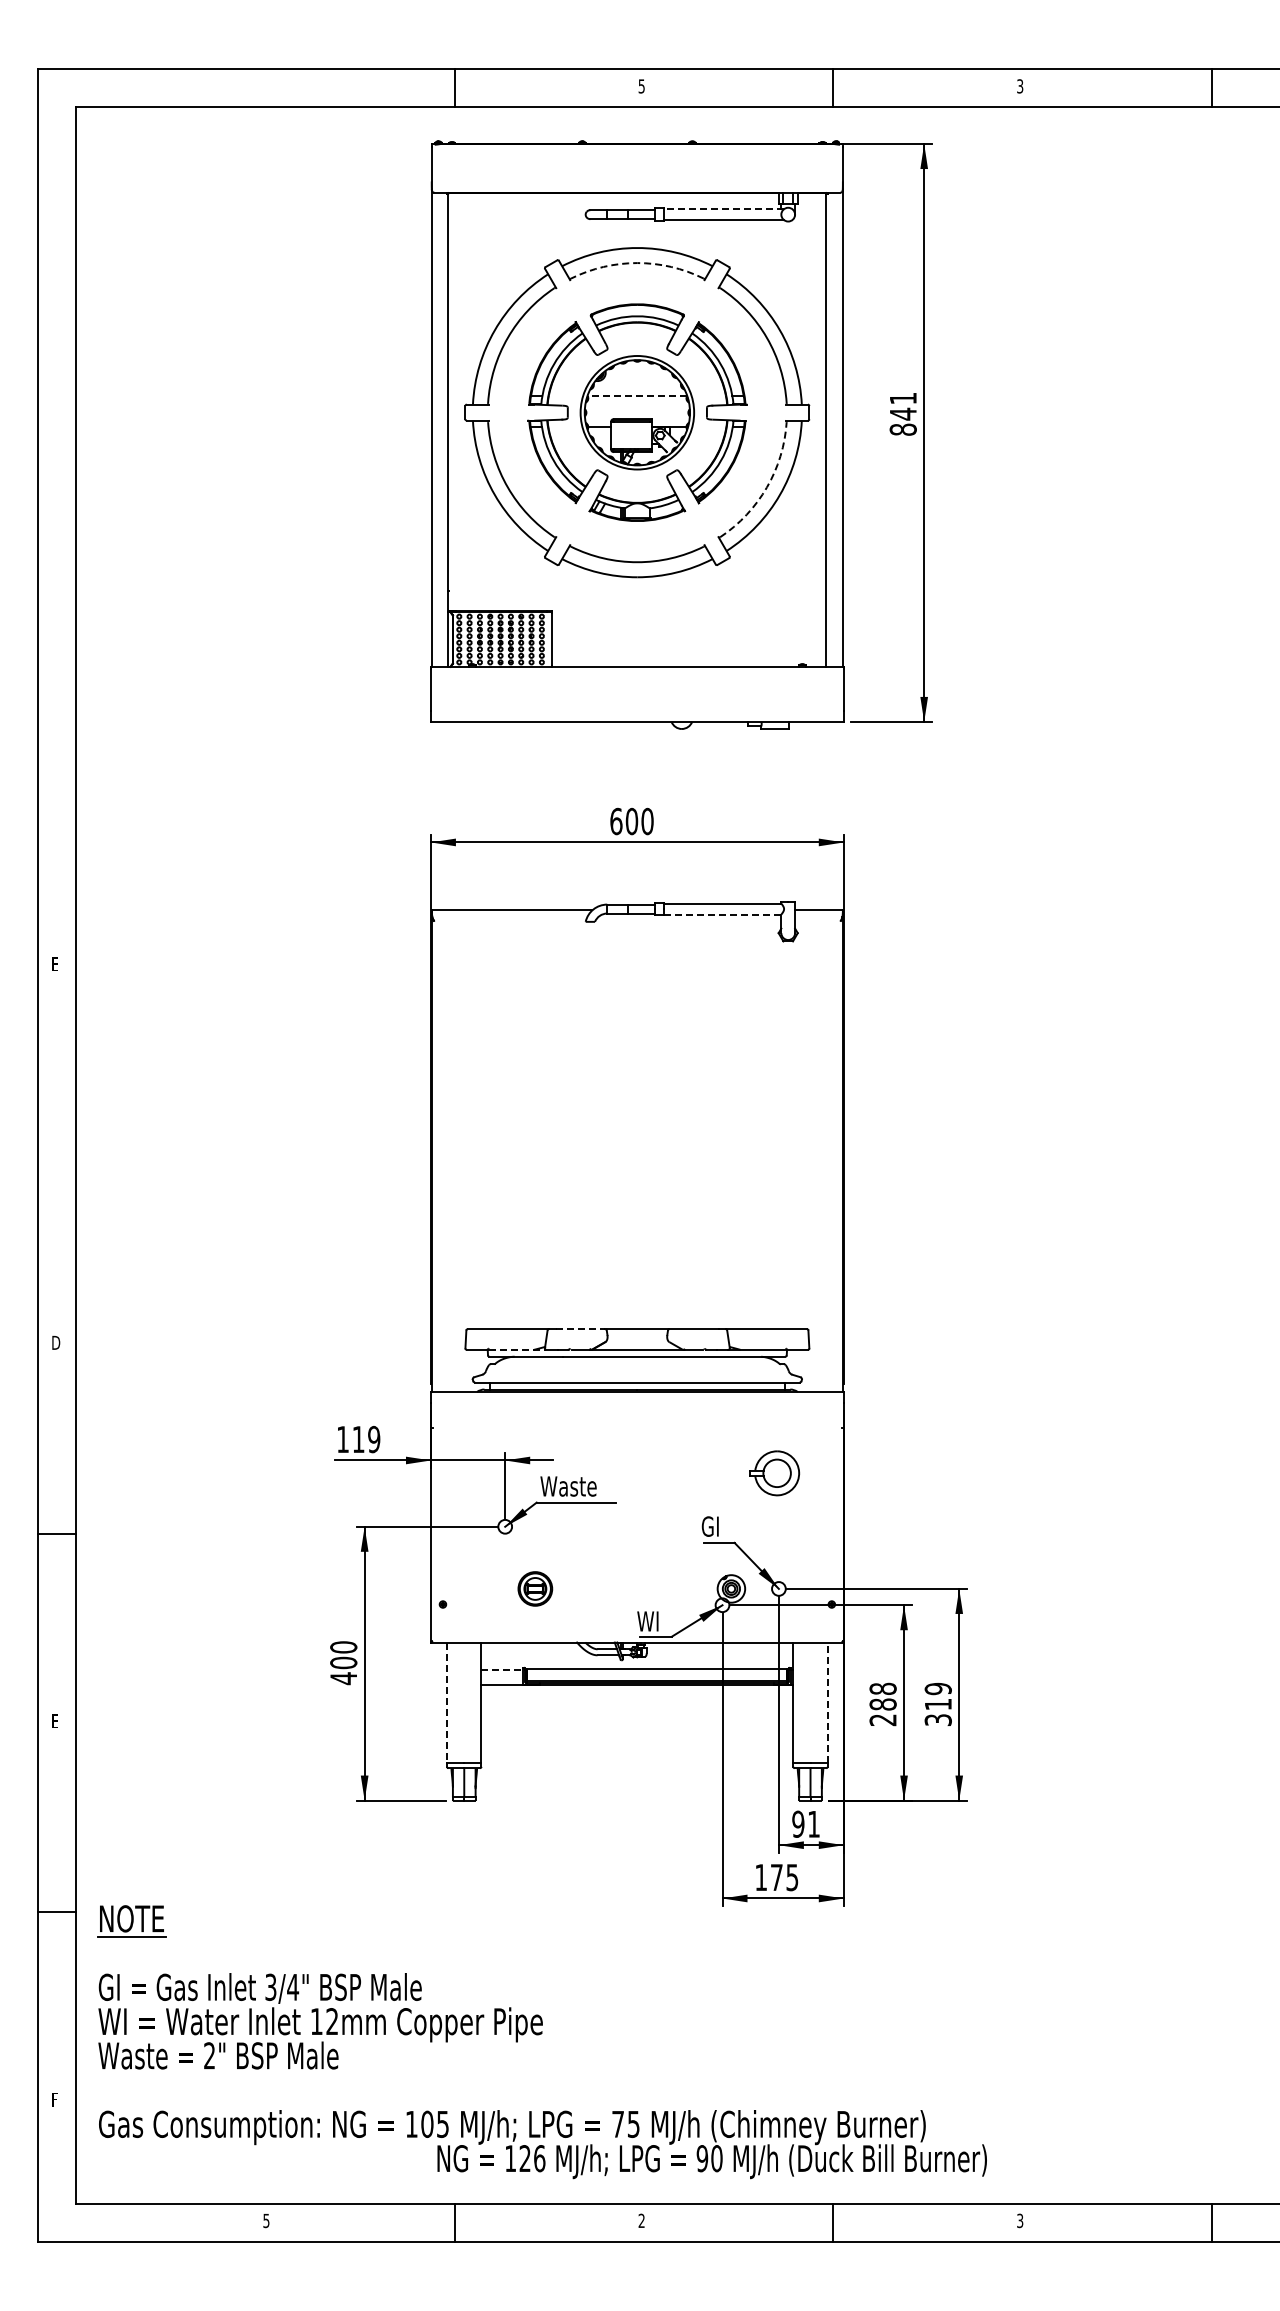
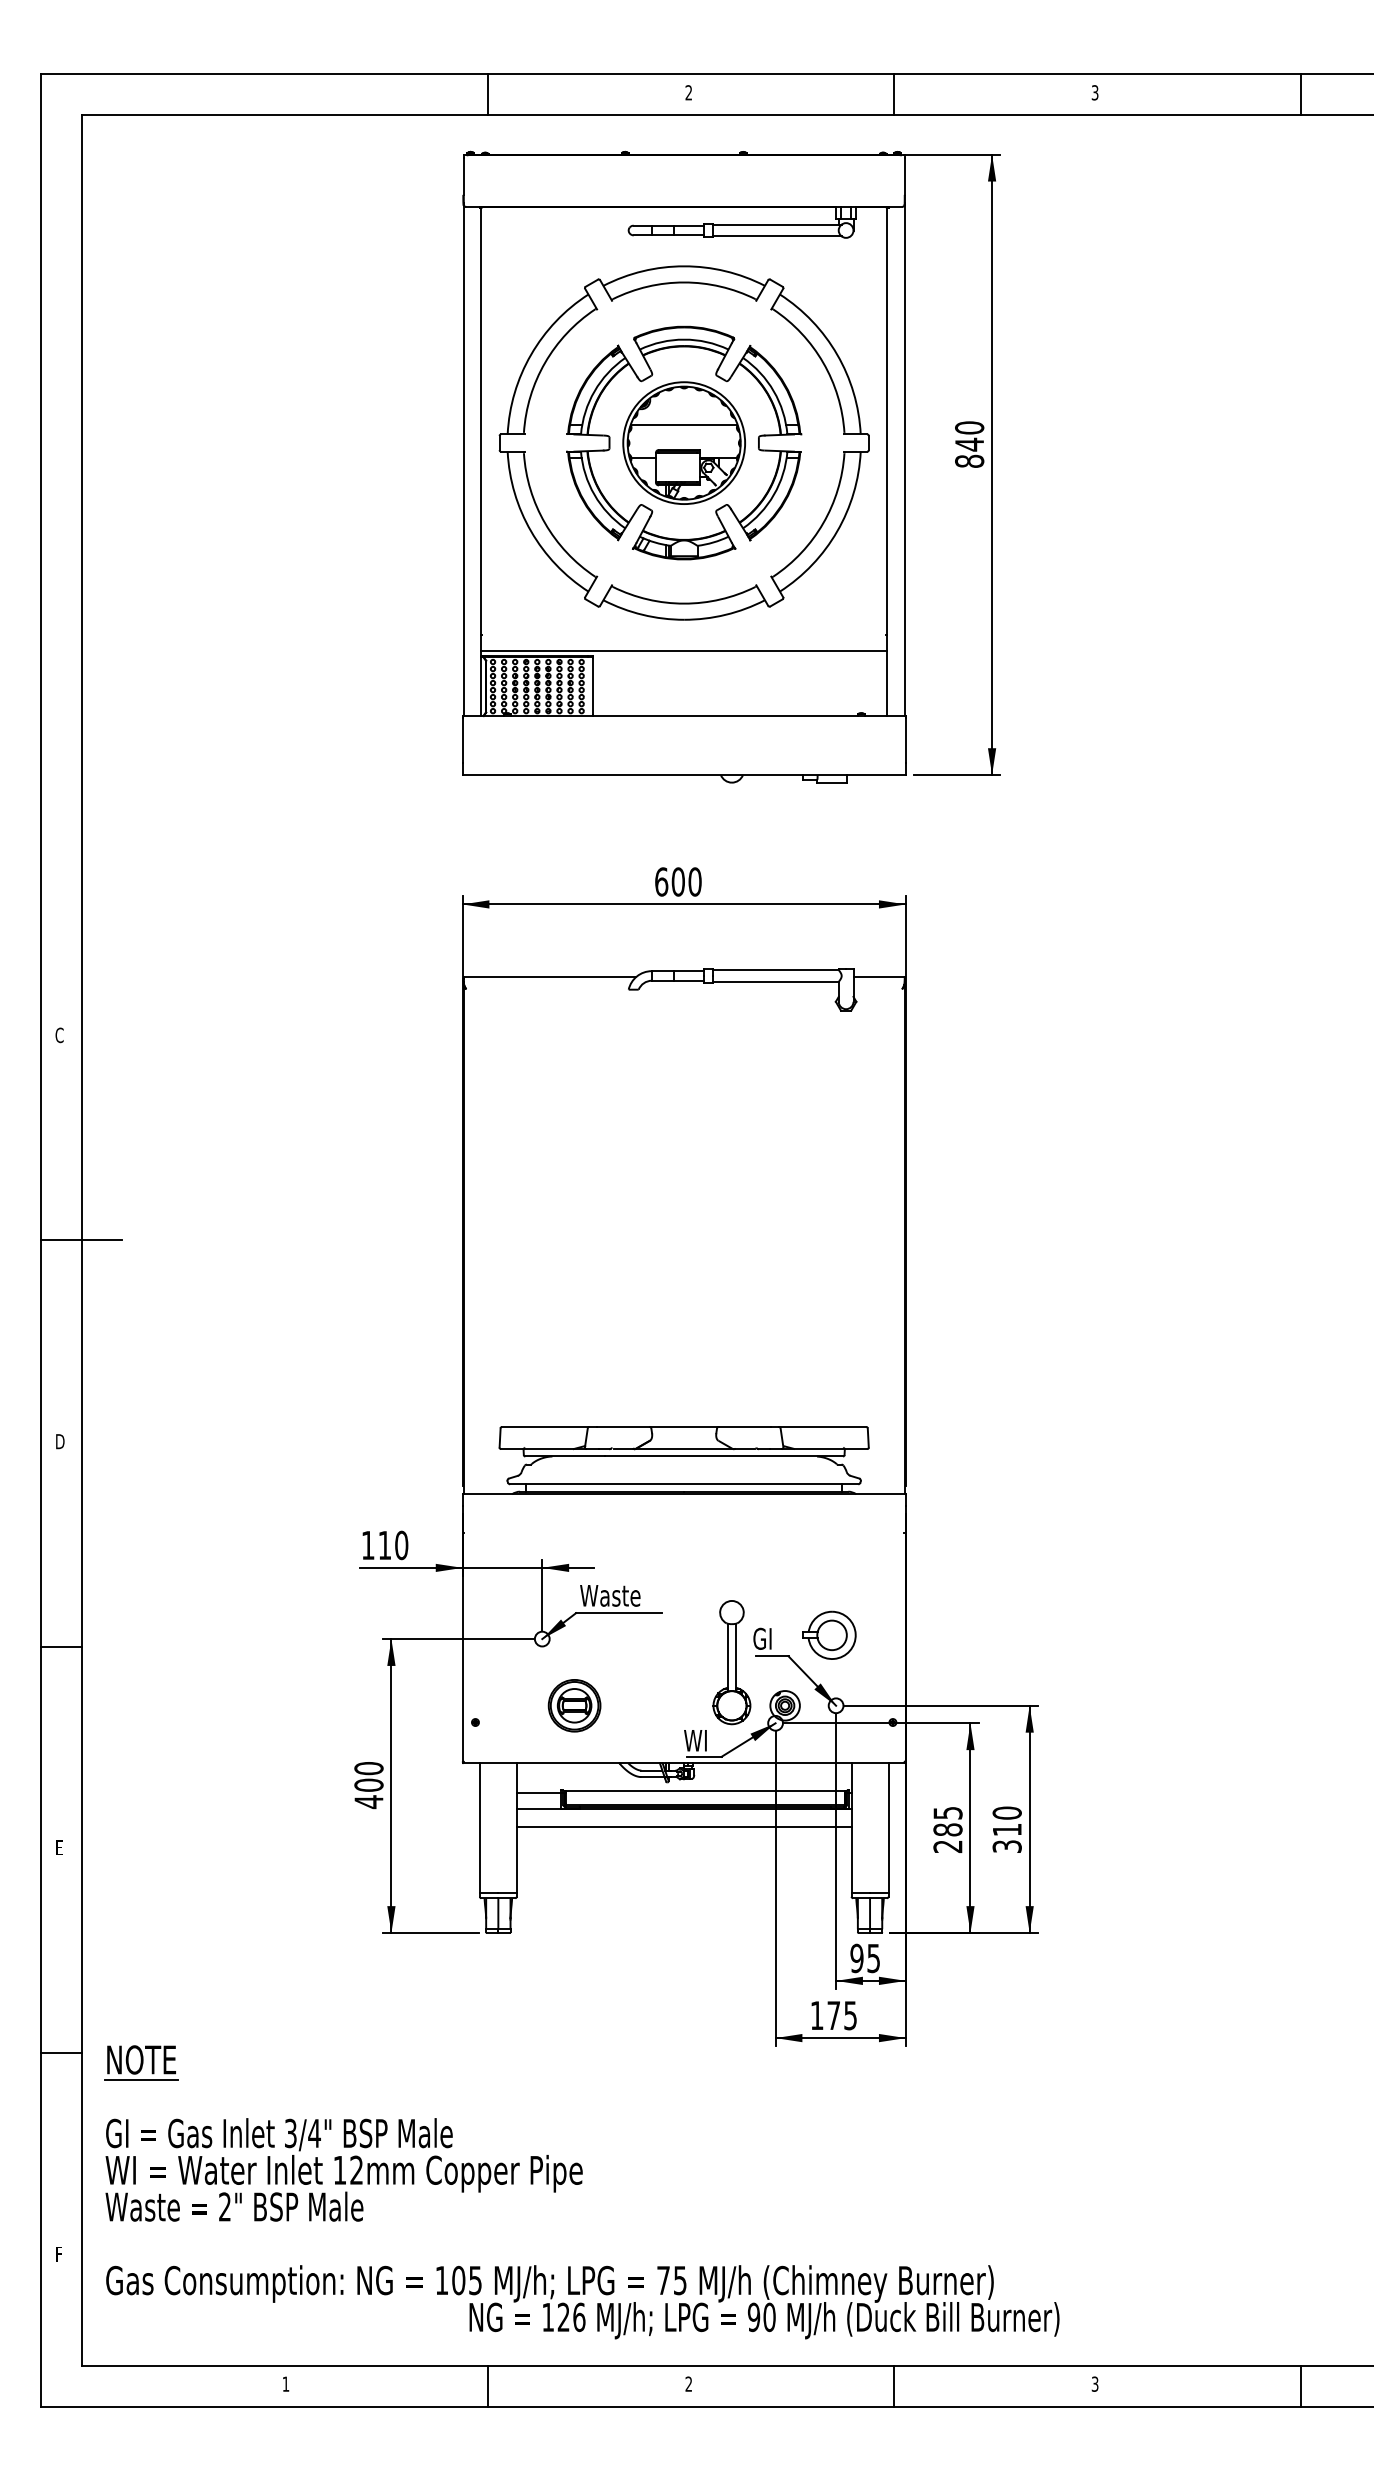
text: (641, 86) -> (688, 92), 5 -> 2
line: (724, 209) -> (777, 224), dashed -> solid
arc: (637, 263) -> (684, 282), dashed -> solid
line: (636, 396) -> (683, 425), dashed -> solid
text: (902, 398) -> (968, 427), 841 -> 840
arc: (766, 487) -> (822, 523), dashed -> solid
line: (637, 606) -> (684, 651), added
line: (722, 914) -> (775, 981), dashed -> solid
text: (55, 964) -> (59, 1035), E -> C
line: (76, 1155) -> (82, 1240), added
line: (580, 1329) -> (623, 1427), dashed -> solid
line: (518, 1349) -> (556, 1448), dashed -> solid
text: (374, 1439) -> (401, 1545), 119 -> 110
part: (774, 1473) -> (829, 1635), moved
part: (681, 1548) -> (731, 1662), added
part: (535, 1588) -> (574, 1705), size x1.43
line: (502, 1669) -> (539, 1792), dashed -> solid
text: (882, 1688) -> (947, 1812), 288 -> 285
text: (937, 1688) -> (1006, 1812), 319 -> 310
line: (637, 1702) -> (684, 1827), added
line: (827, 1702) -> (888, 1827), dashed -> solid
line: (447, 1703) -> (480, 1828), dashed -> solid
text: (813, 1824) -> (873, 1958), 91 -> 95
text: (266, 2221) -> (286, 2384), 5 -> 1

